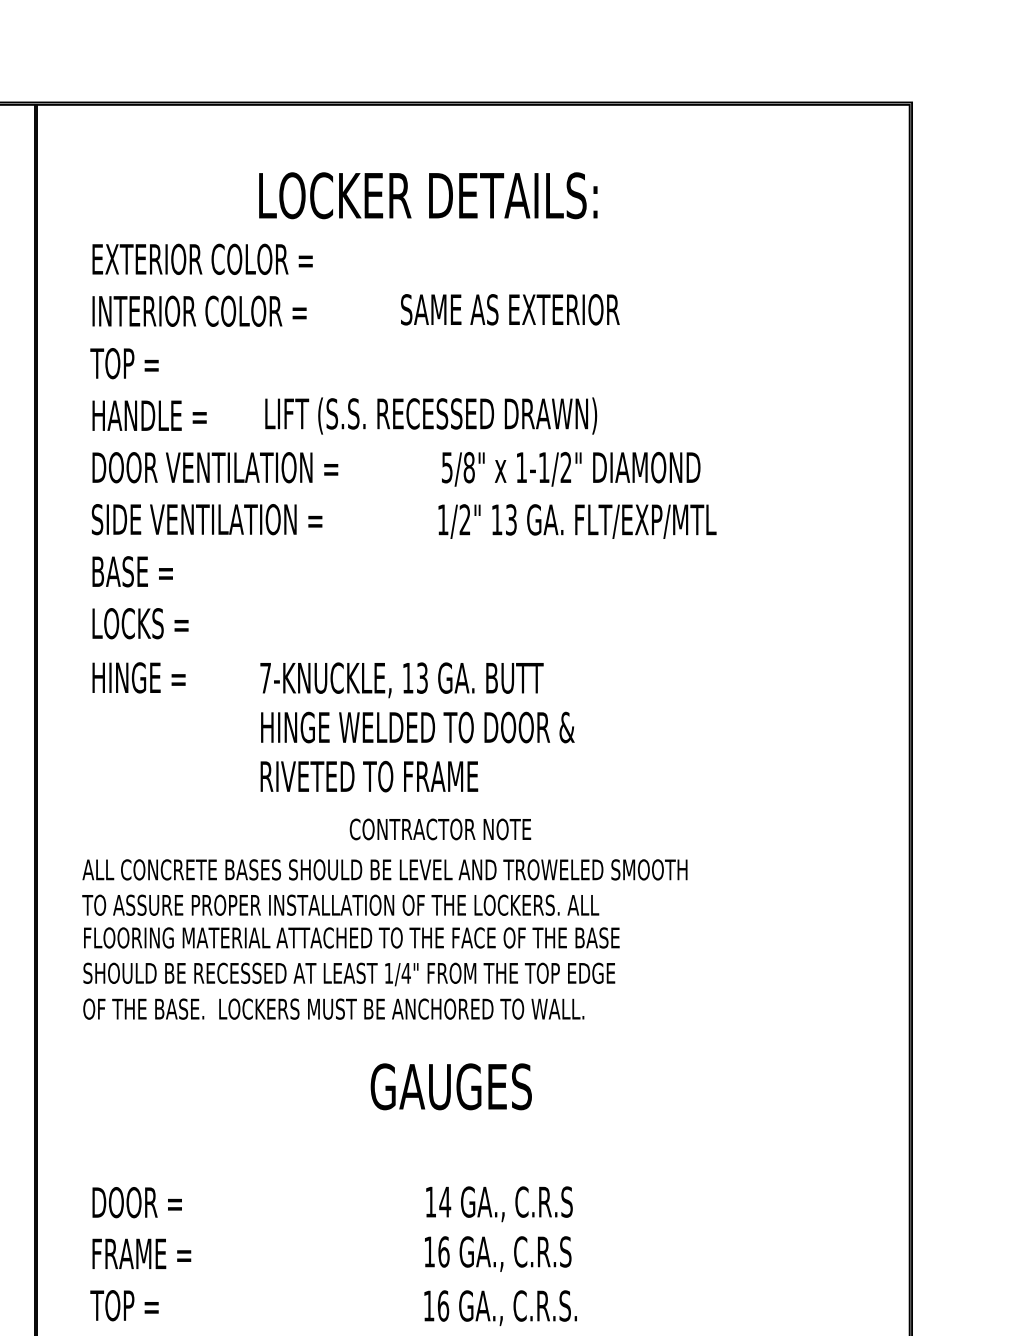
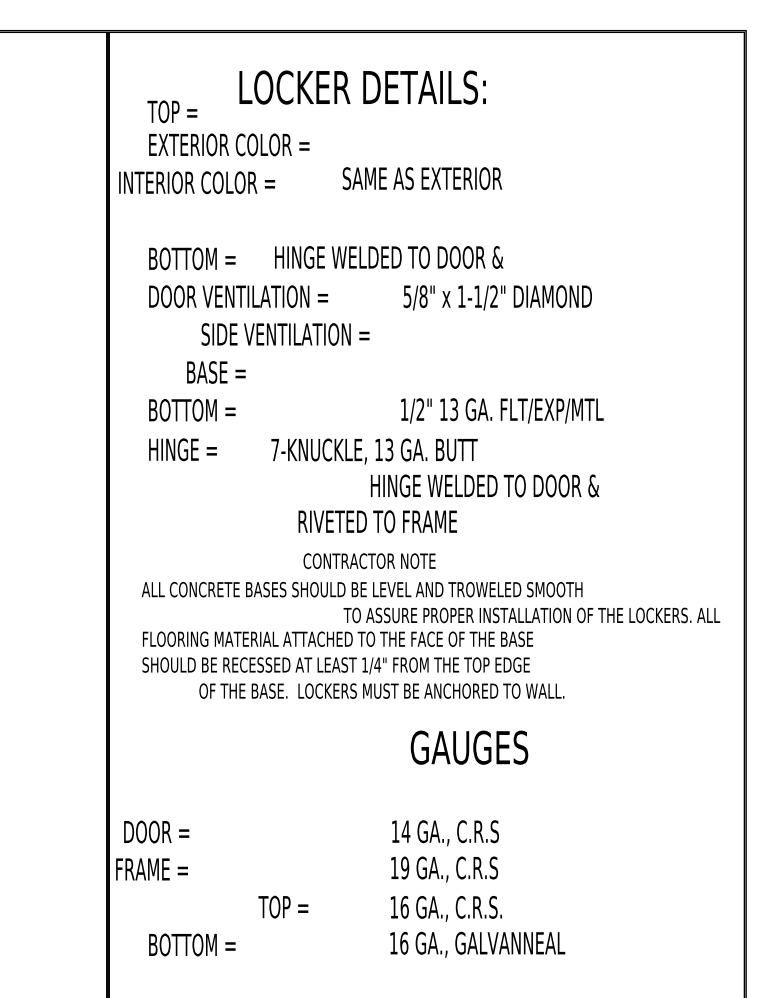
text: (428, 195) -> (362, 87), moved
text: (510, 309) -> (422, 178), moved
text: (198, 310) -> (196, 182), moved
text: (124, 363) -> (172, 111), moved
text: (152, 415) -> (192, 258), HANDLE = -> BOTTOM =
text: (432, 415) -> (396, 258), LIFT (S.S. RECESSED DRAWN) -> HINGE WELDED TO DOOR &
text: (207, 519) -> (285, 334), moved
text: (577, 520) -> (502, 410), moved
text: (132, 571) -> (216, 372), moved
text: (152, 622) -> (192, 409), LOCKS = -> BOTTOM =
text: (418, 726) -> (485, 485), moved
text: (368, 776) -> (377, 521), moved
text: (440, 829) -> (369, 561), moved
text: (340, 905) -> (531, 615), moved
text: (333, 1008) -> (381, 690), moved
text: (451, 1086) -> (469, 747), moved
text: (136, 1201) -> (156, 831), moved
text: (444, 1251) -> (405, 867), 16 -> 19
text: (141, 1254) -> (151, 869), moved
text: (124, 1304) -> (283, 906), moved

